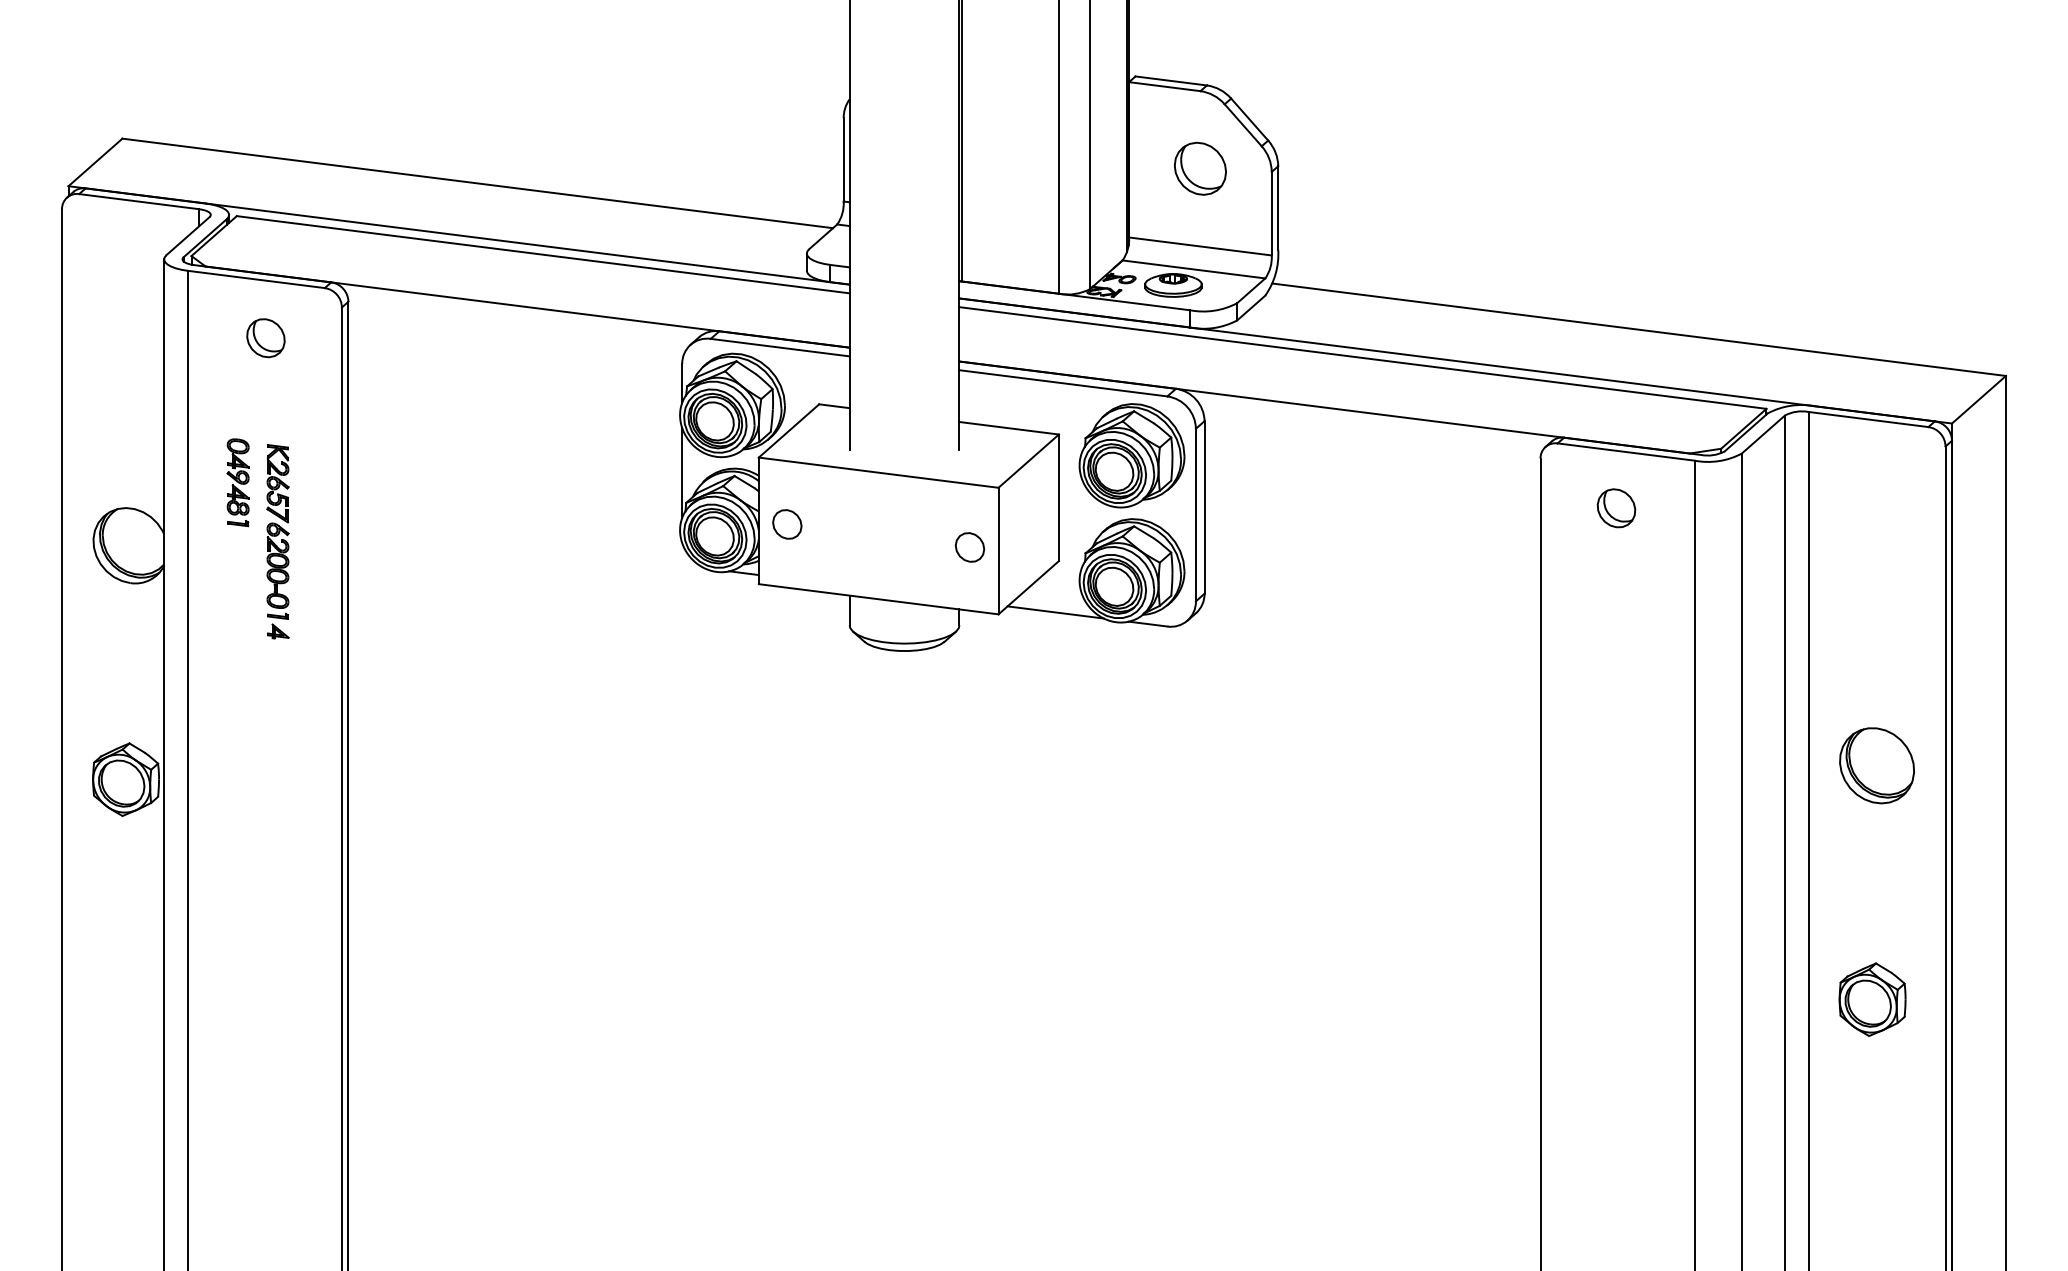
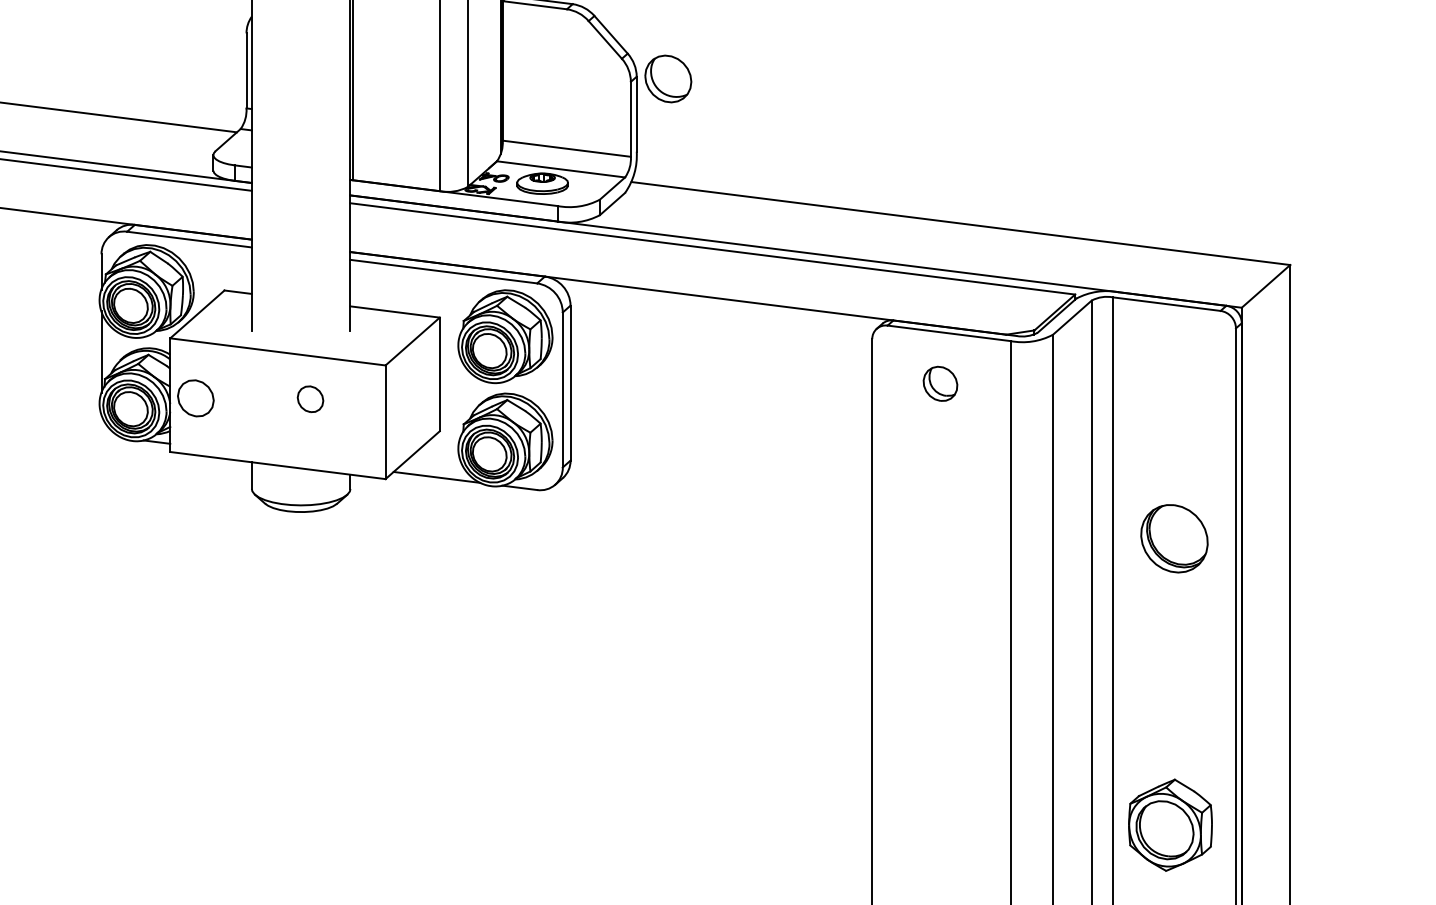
part: (1199, 168) -> (667, 78), moved
part: (787, 524) -> (196, 398), size x1.4
part: (969, 547) -> (310, 399), moved
part: (1876, 765) -> (1173, 538), moved
part: (1872, 999) -> (1170, 824), size x1.4

